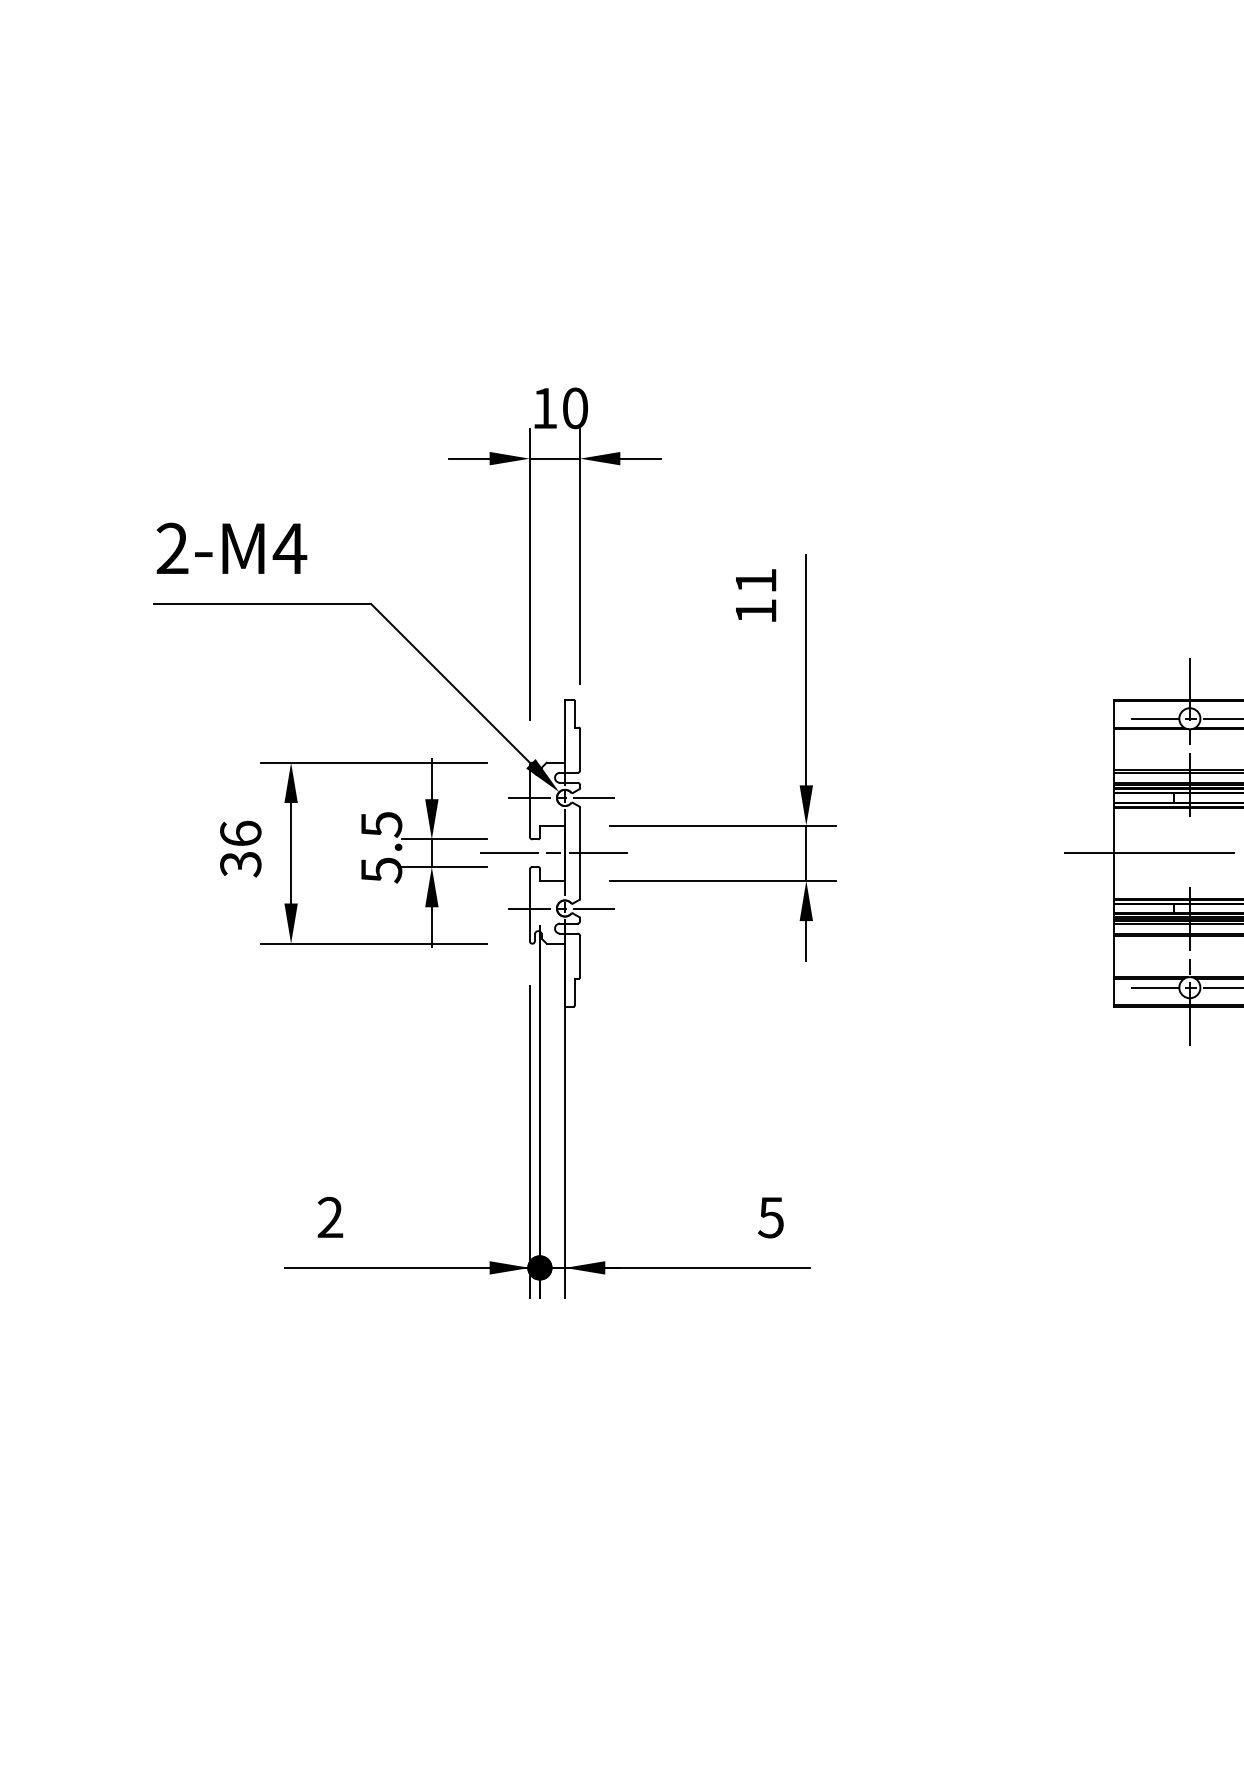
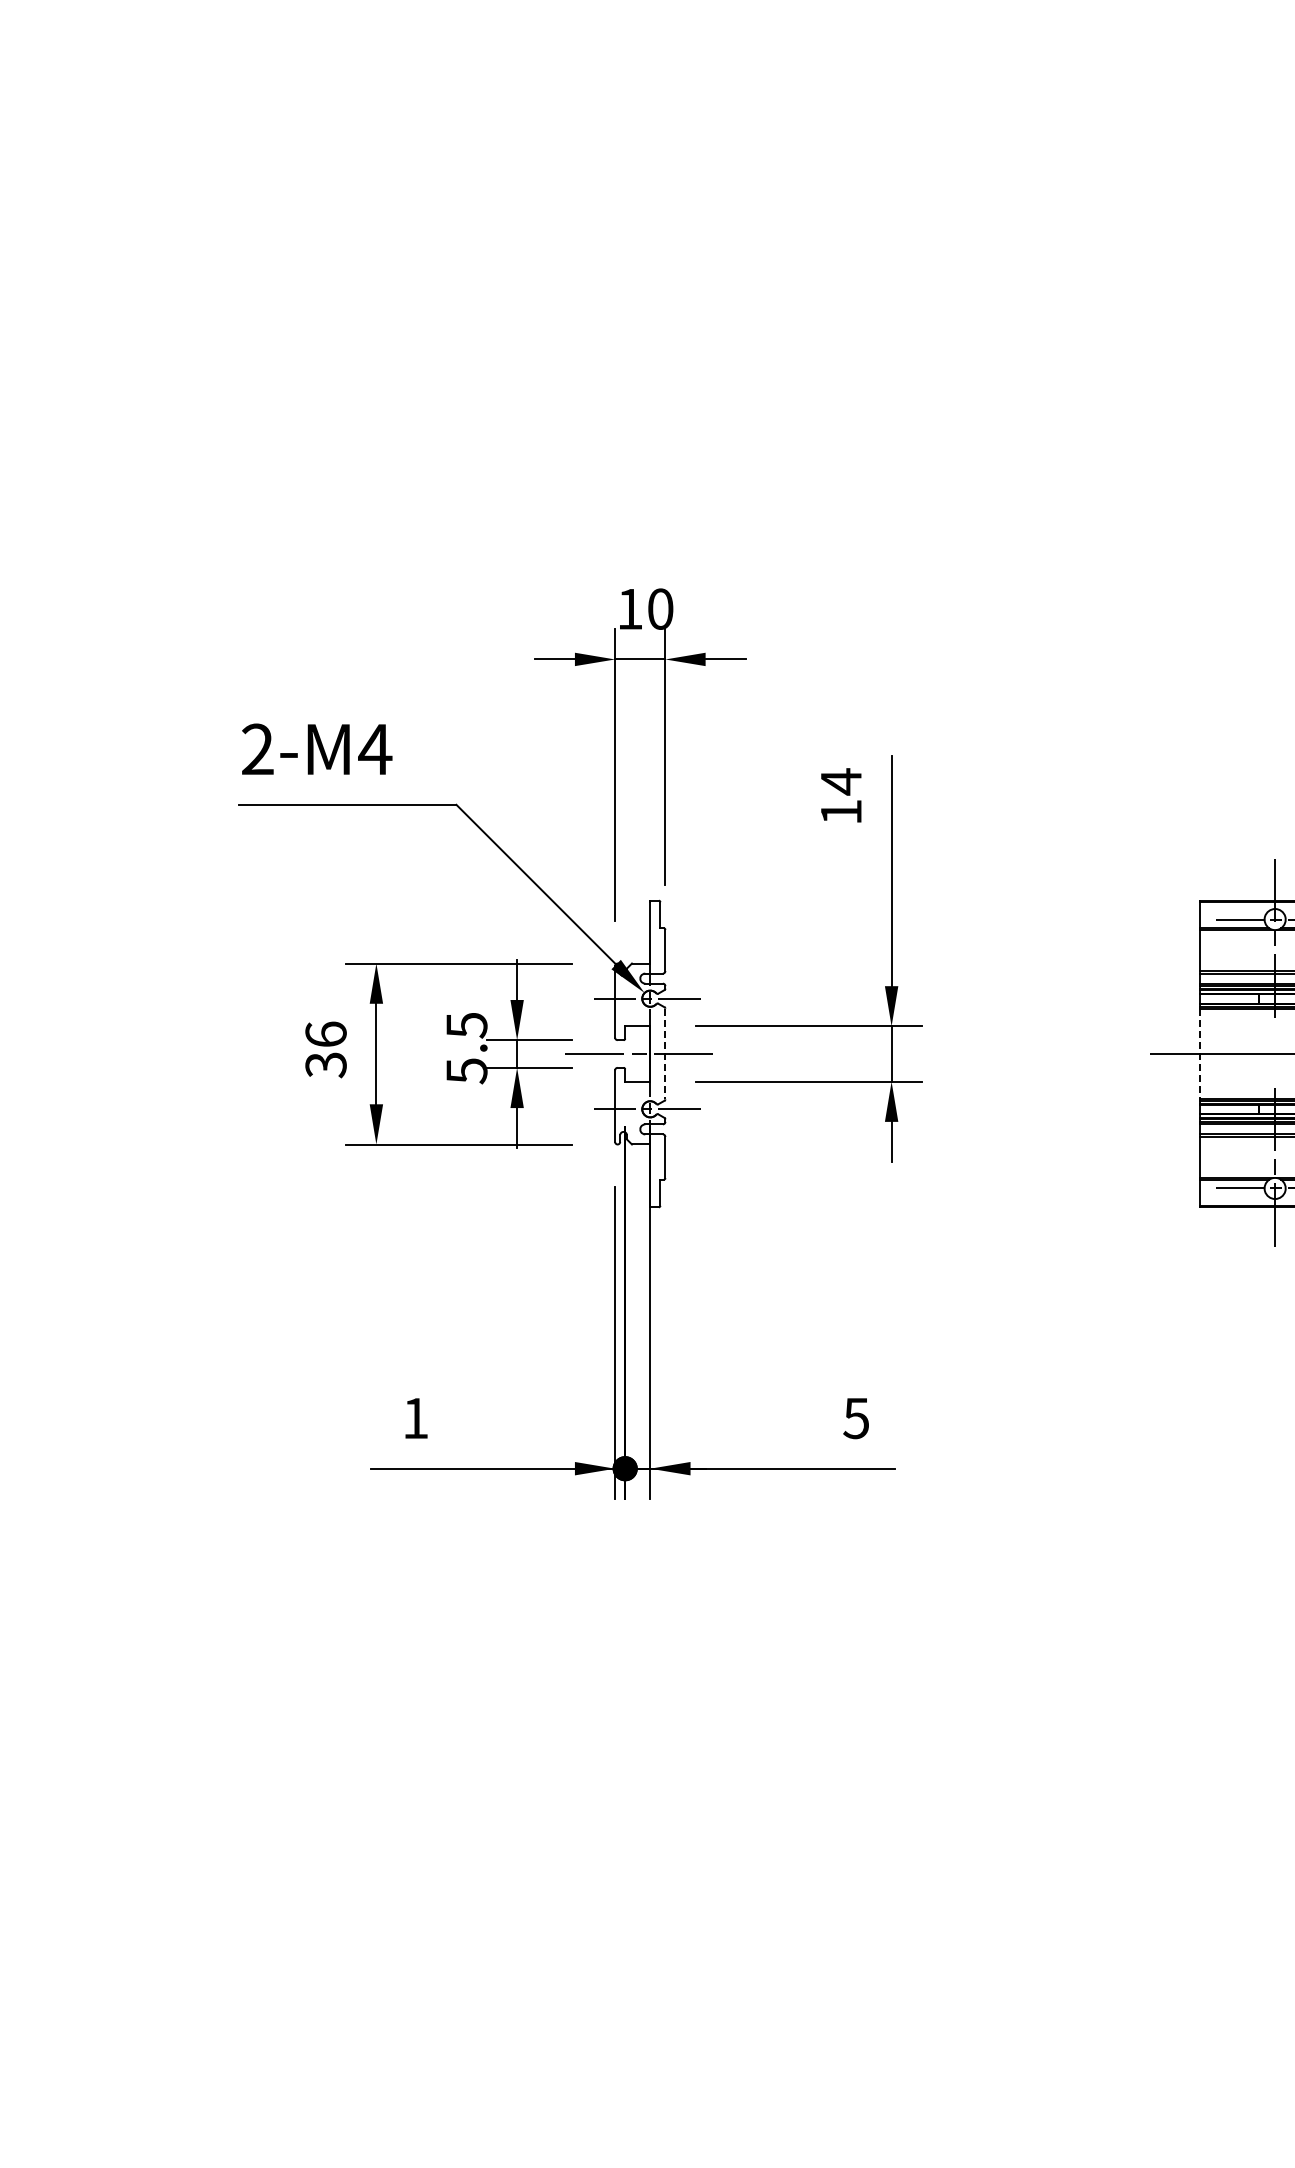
text: (756, 580) -> (841, 781), 11 -> 14
line: (580, 853) -> (665, 1054), solid -> dashed
line: (1114, 853) -> (1199, 1054), solid -> dashed
text: (330, 1216) -> (415, 1417), 2 -> 1

